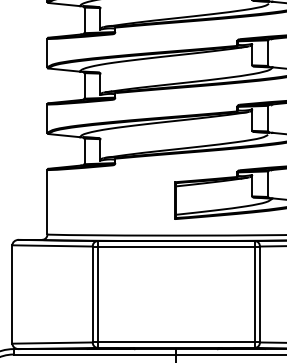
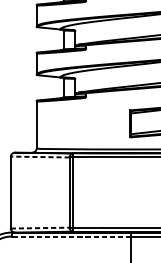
line: (52, 245) -> (40, 156), solid -> dashed
line: (53, 343) -> (40, 228), solid -> dashed
line: (94, 354) -> (70, 236), solid -> dashed

